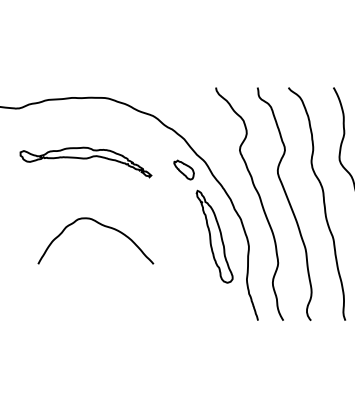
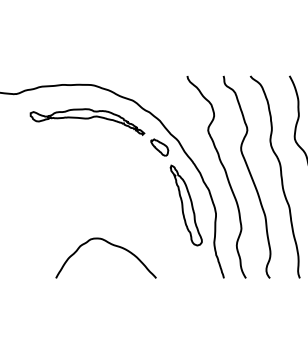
part: (85, 161) -> (87, 121), moved
curve: (102, 226) -> (111, 245), moved

